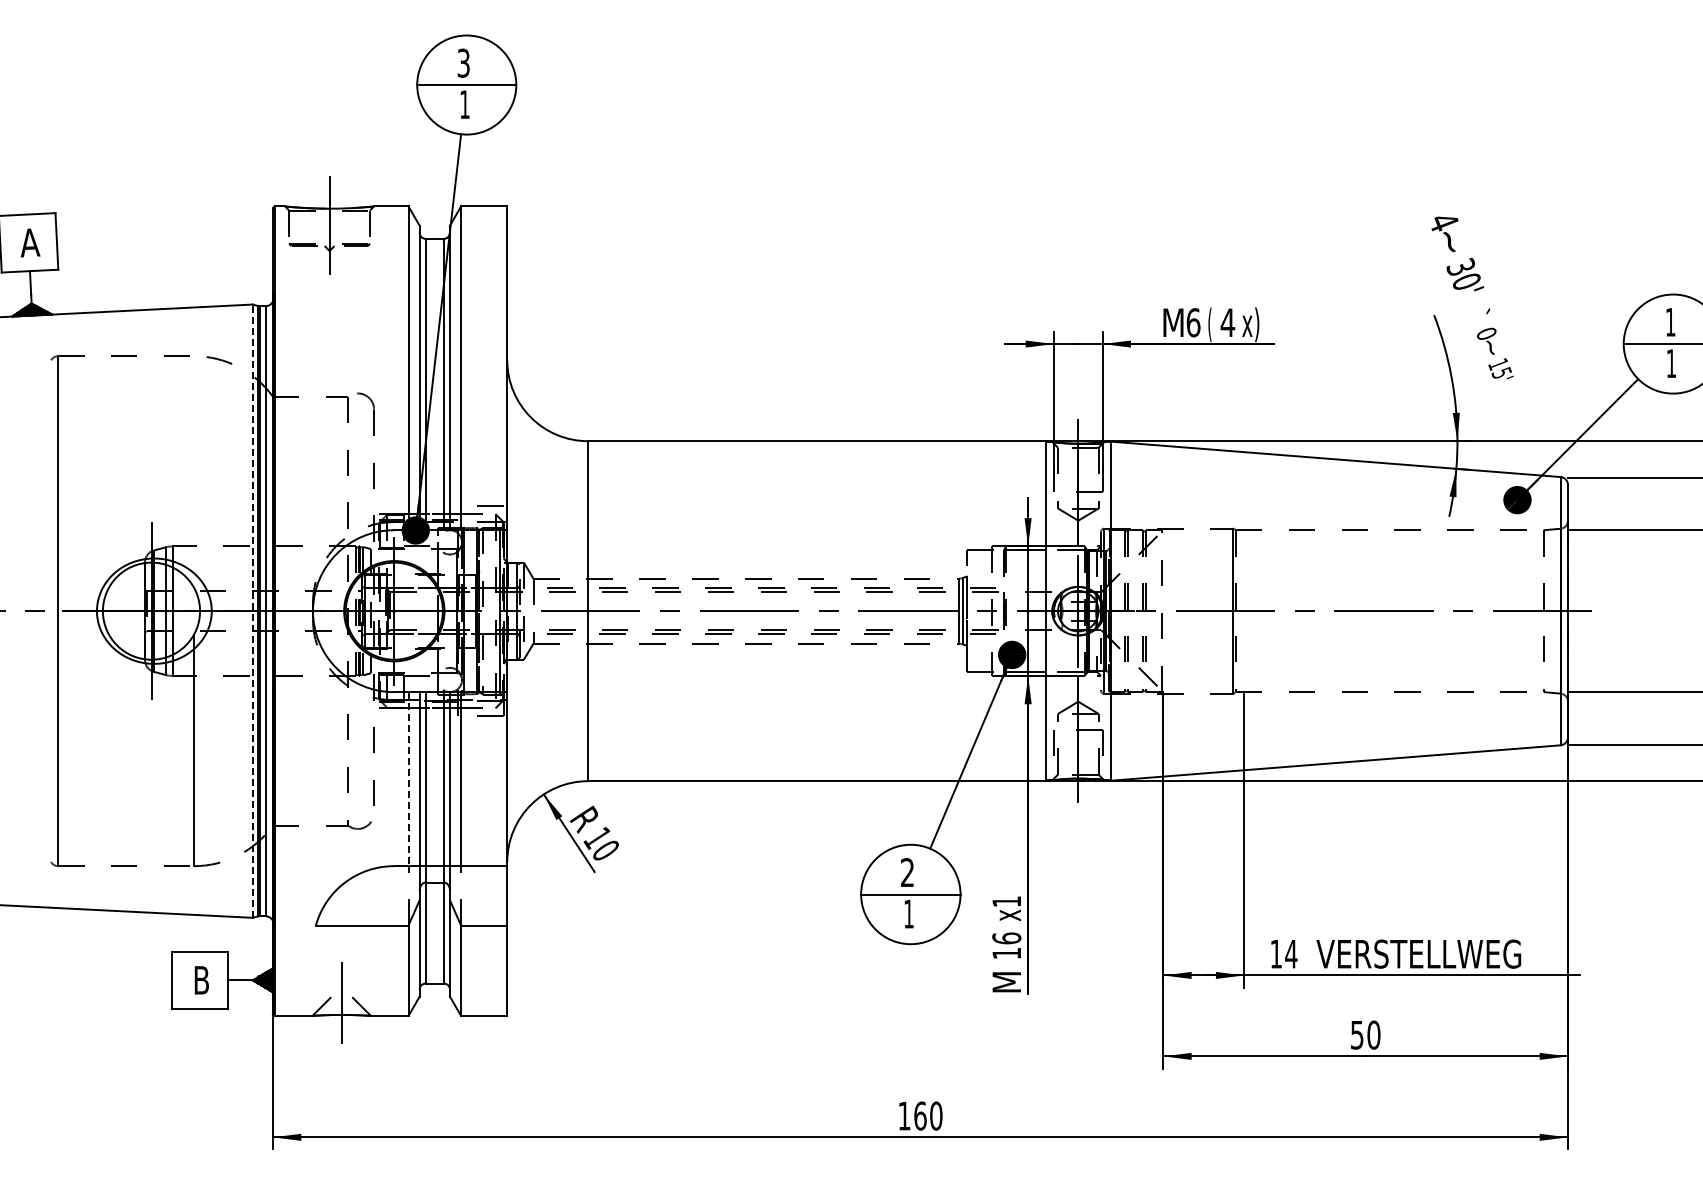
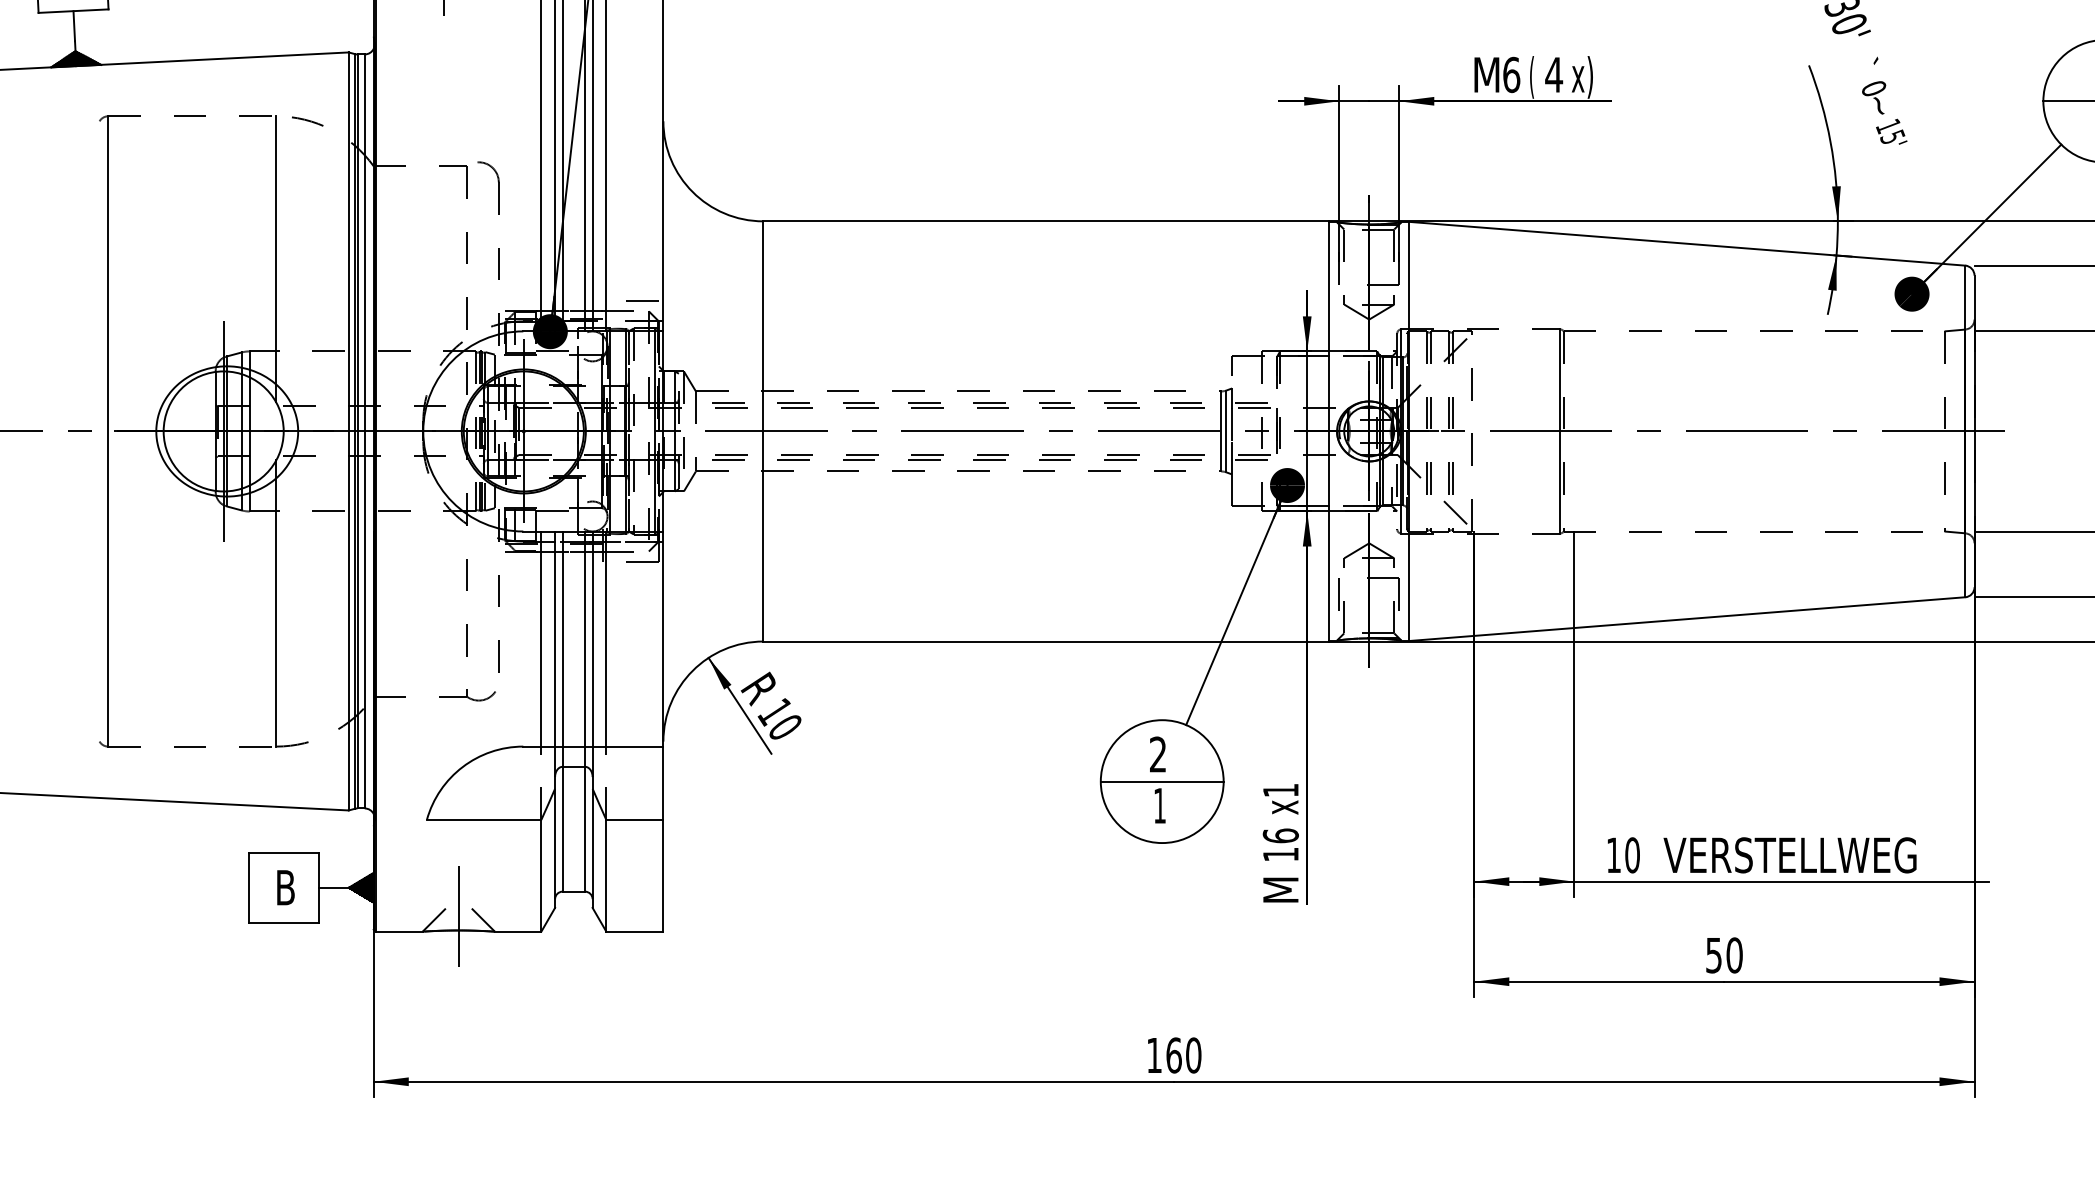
line: (194, 471) -> (276, 258), added
line: (252, 611) -> (348, 431), dashed -> solid
line: (408, 779) -> (541, 639), dashed -> solid
text: (1291, 953) -> (1632, 854), 14 -> 10

